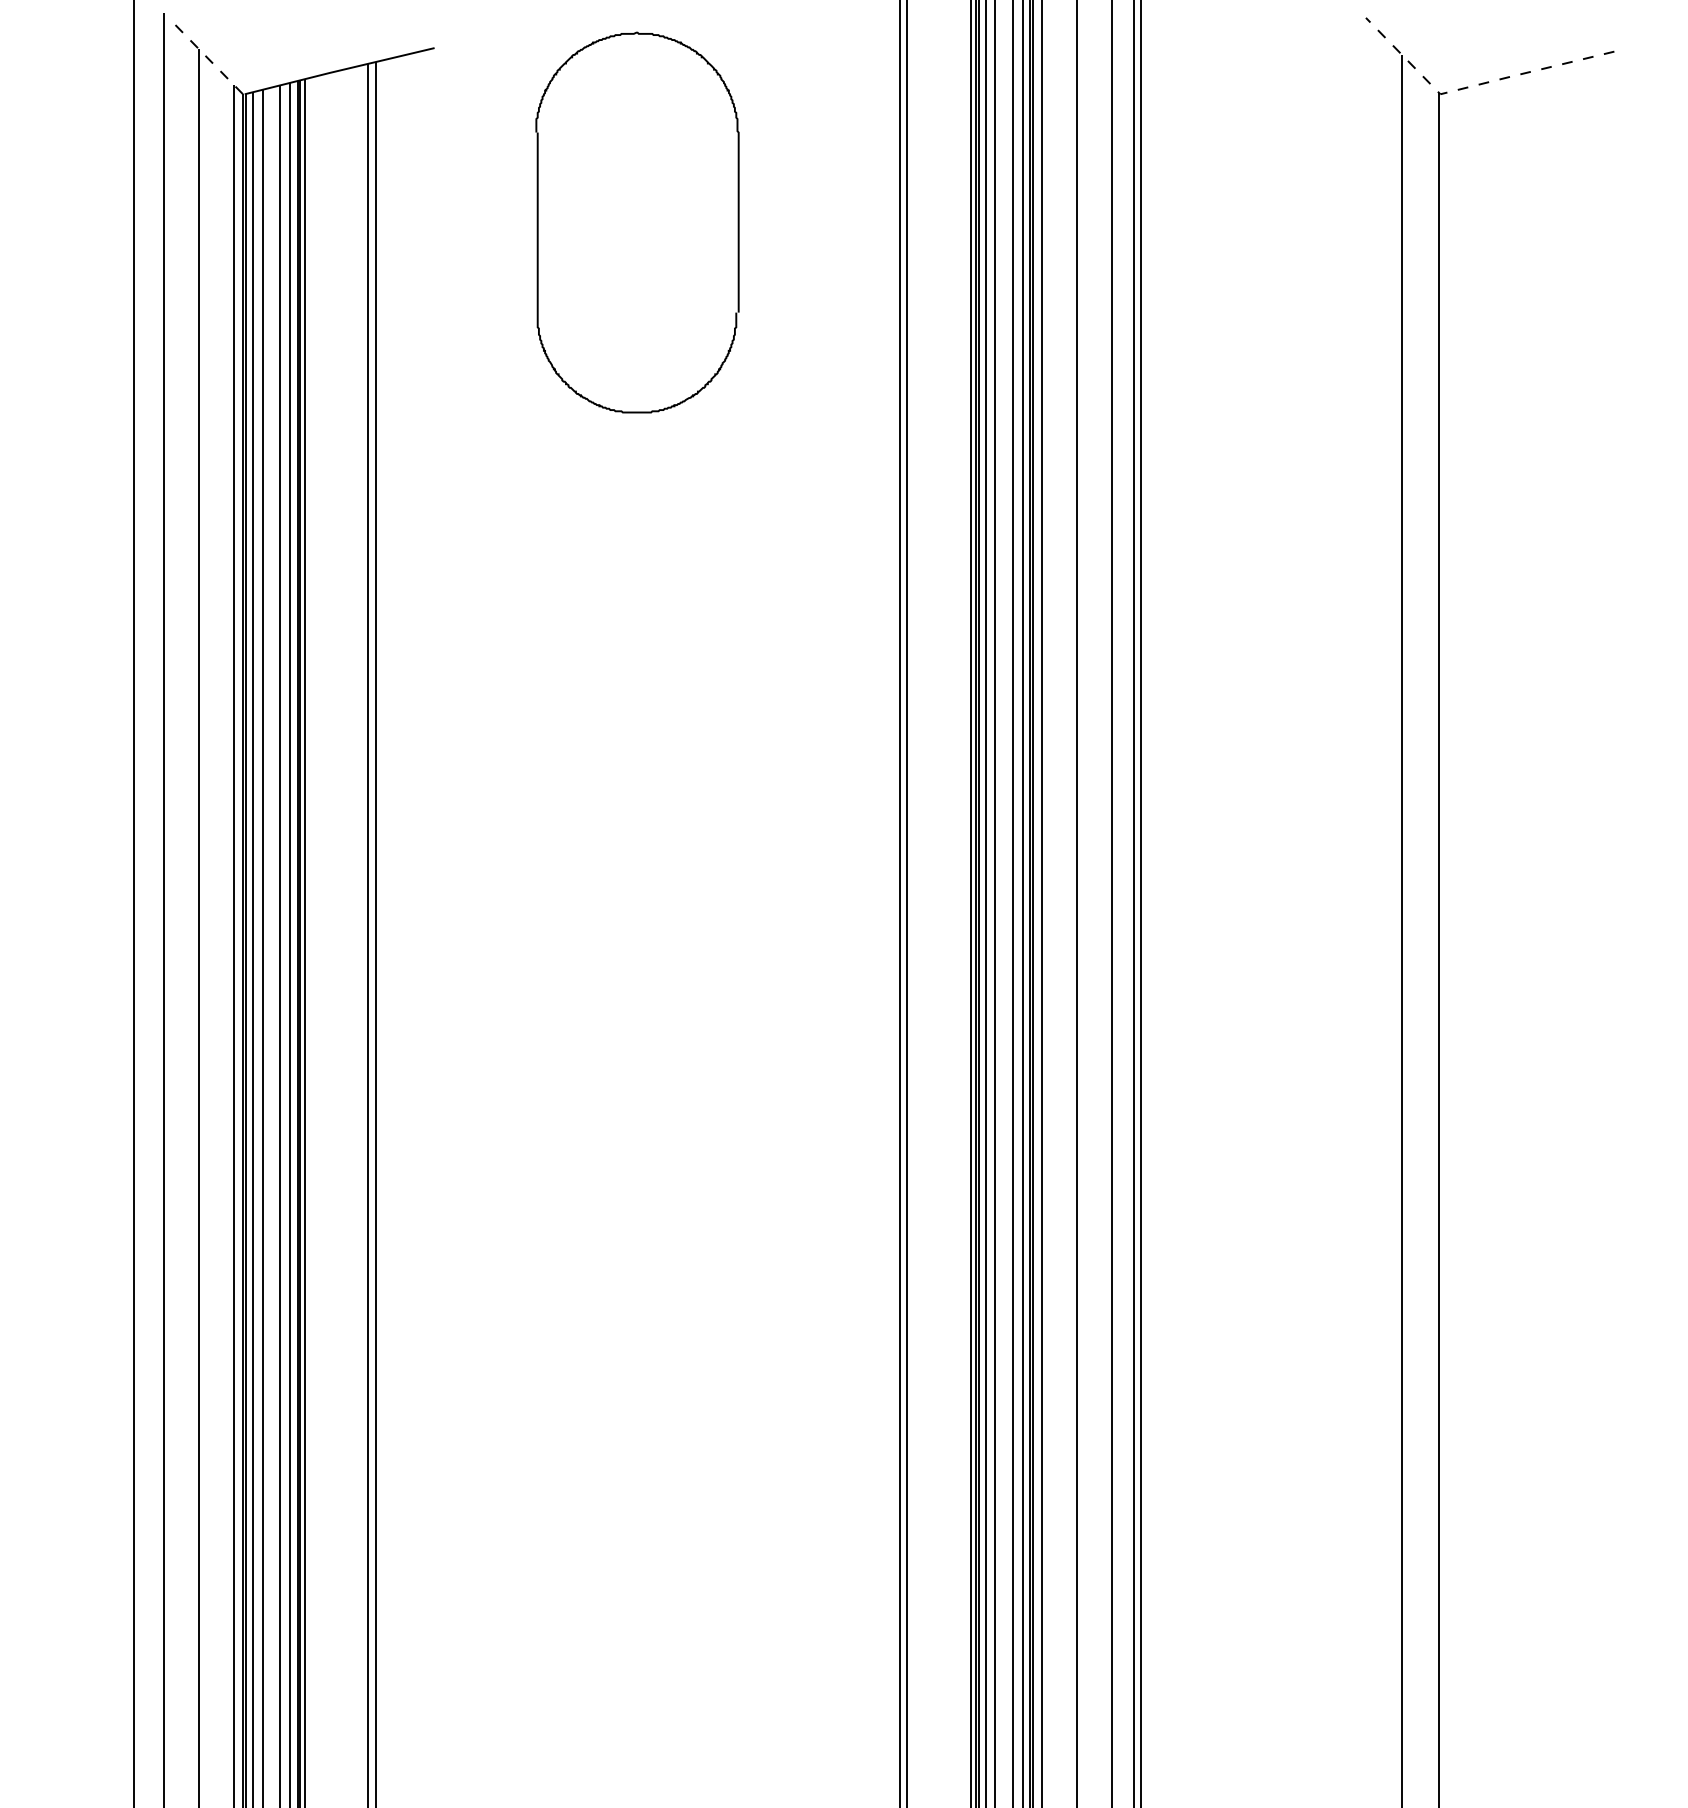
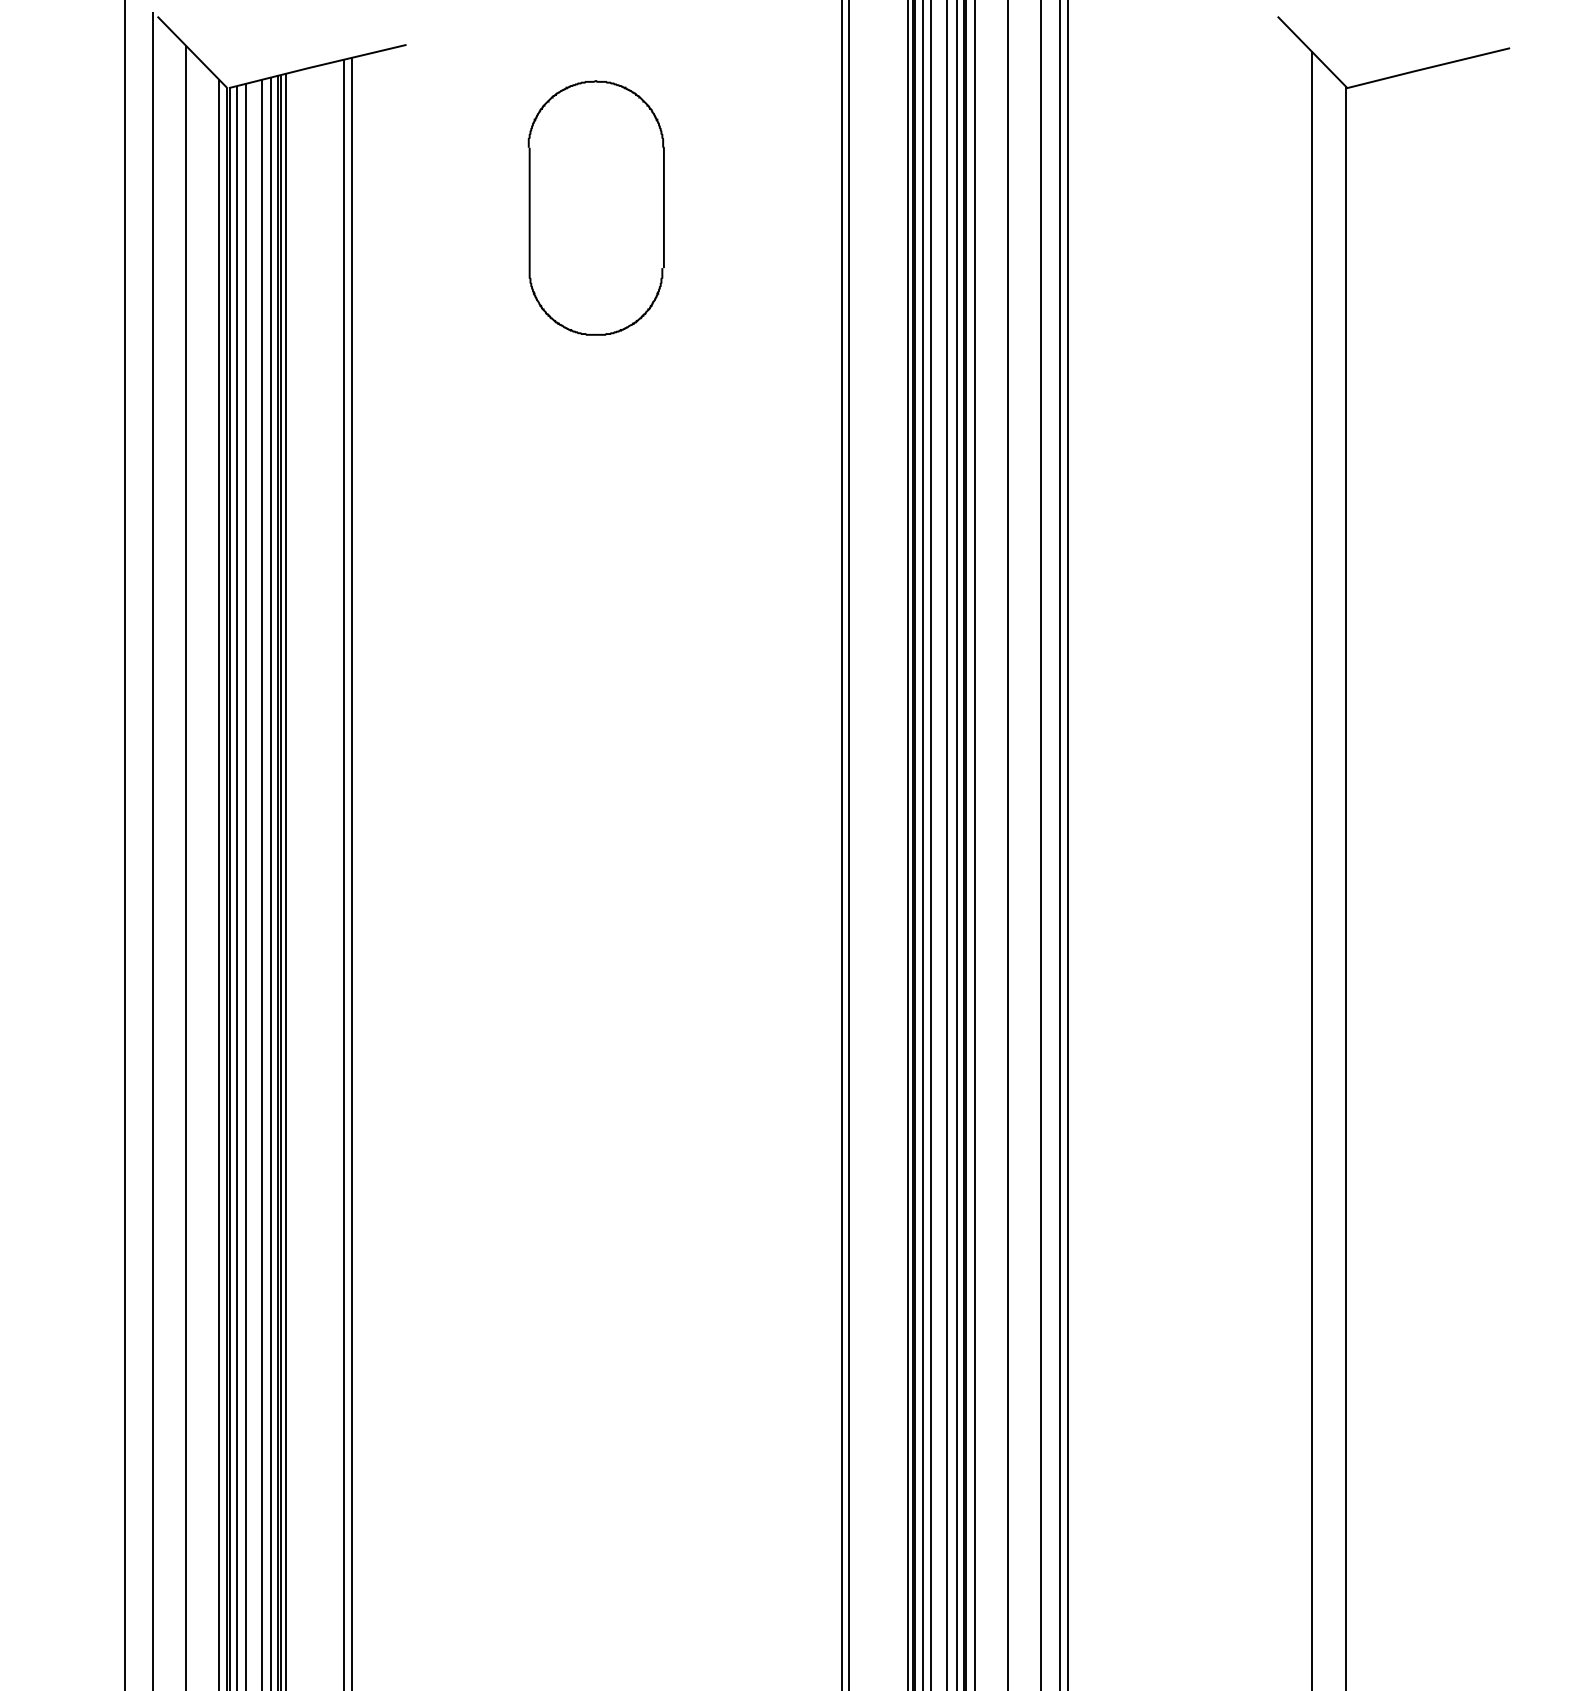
line: (205, 55) -> (192, 51), dashed -> solid
line: (1475, 85) -> (1380, 79), dashed -> solid
part: (637, 221) -> (596, 207), size x0.71

